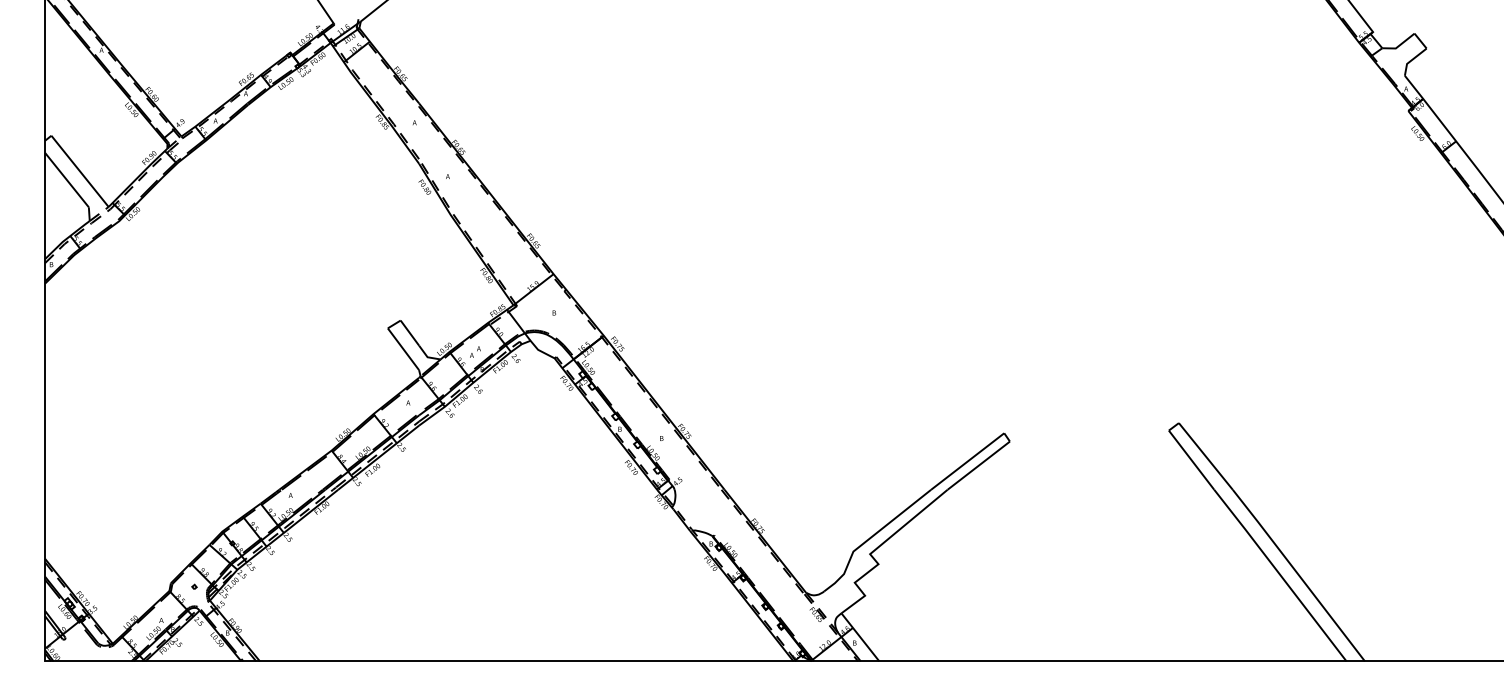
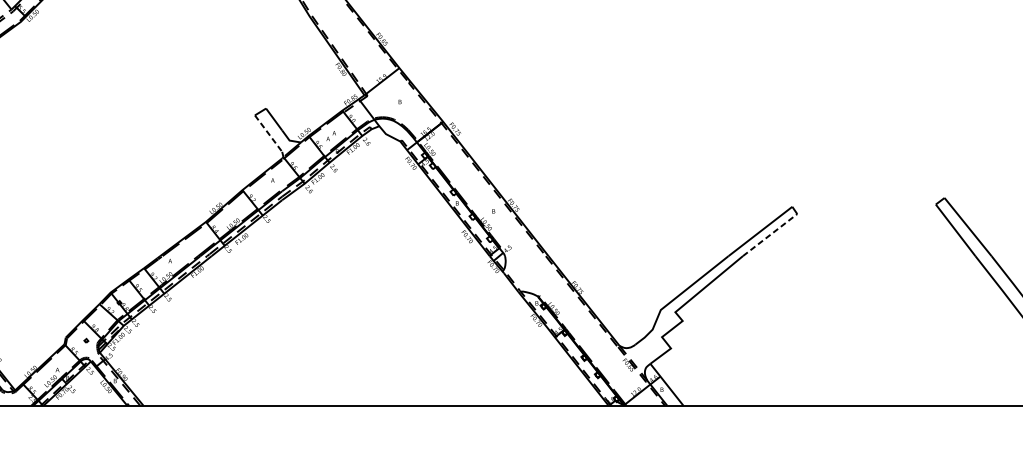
line: (403, 349) -> (268, 133), solid -> dashed
line: (979, 465) -> (770, 234), solid -> dashed

